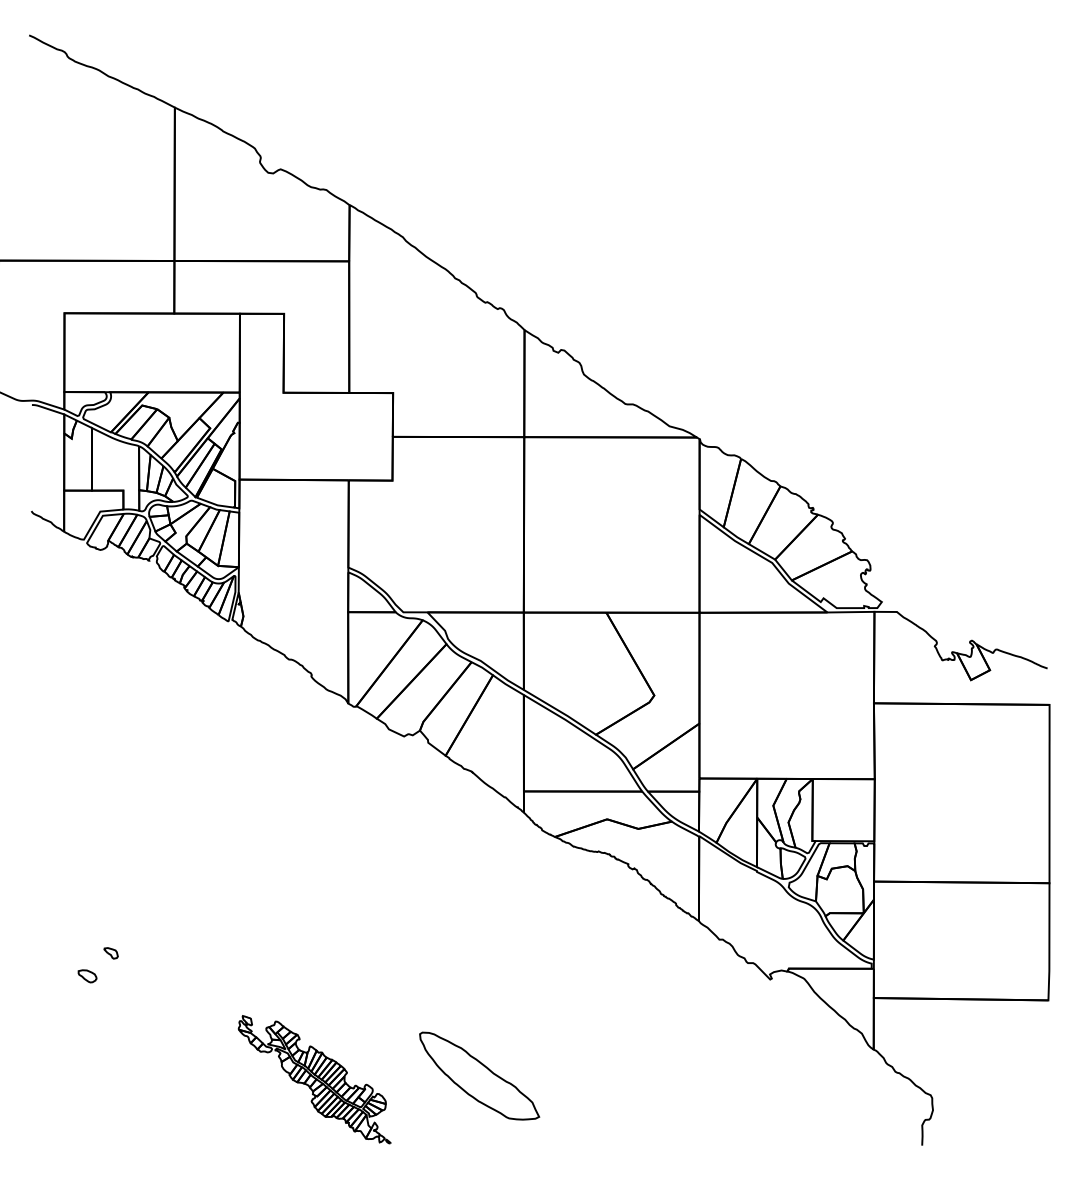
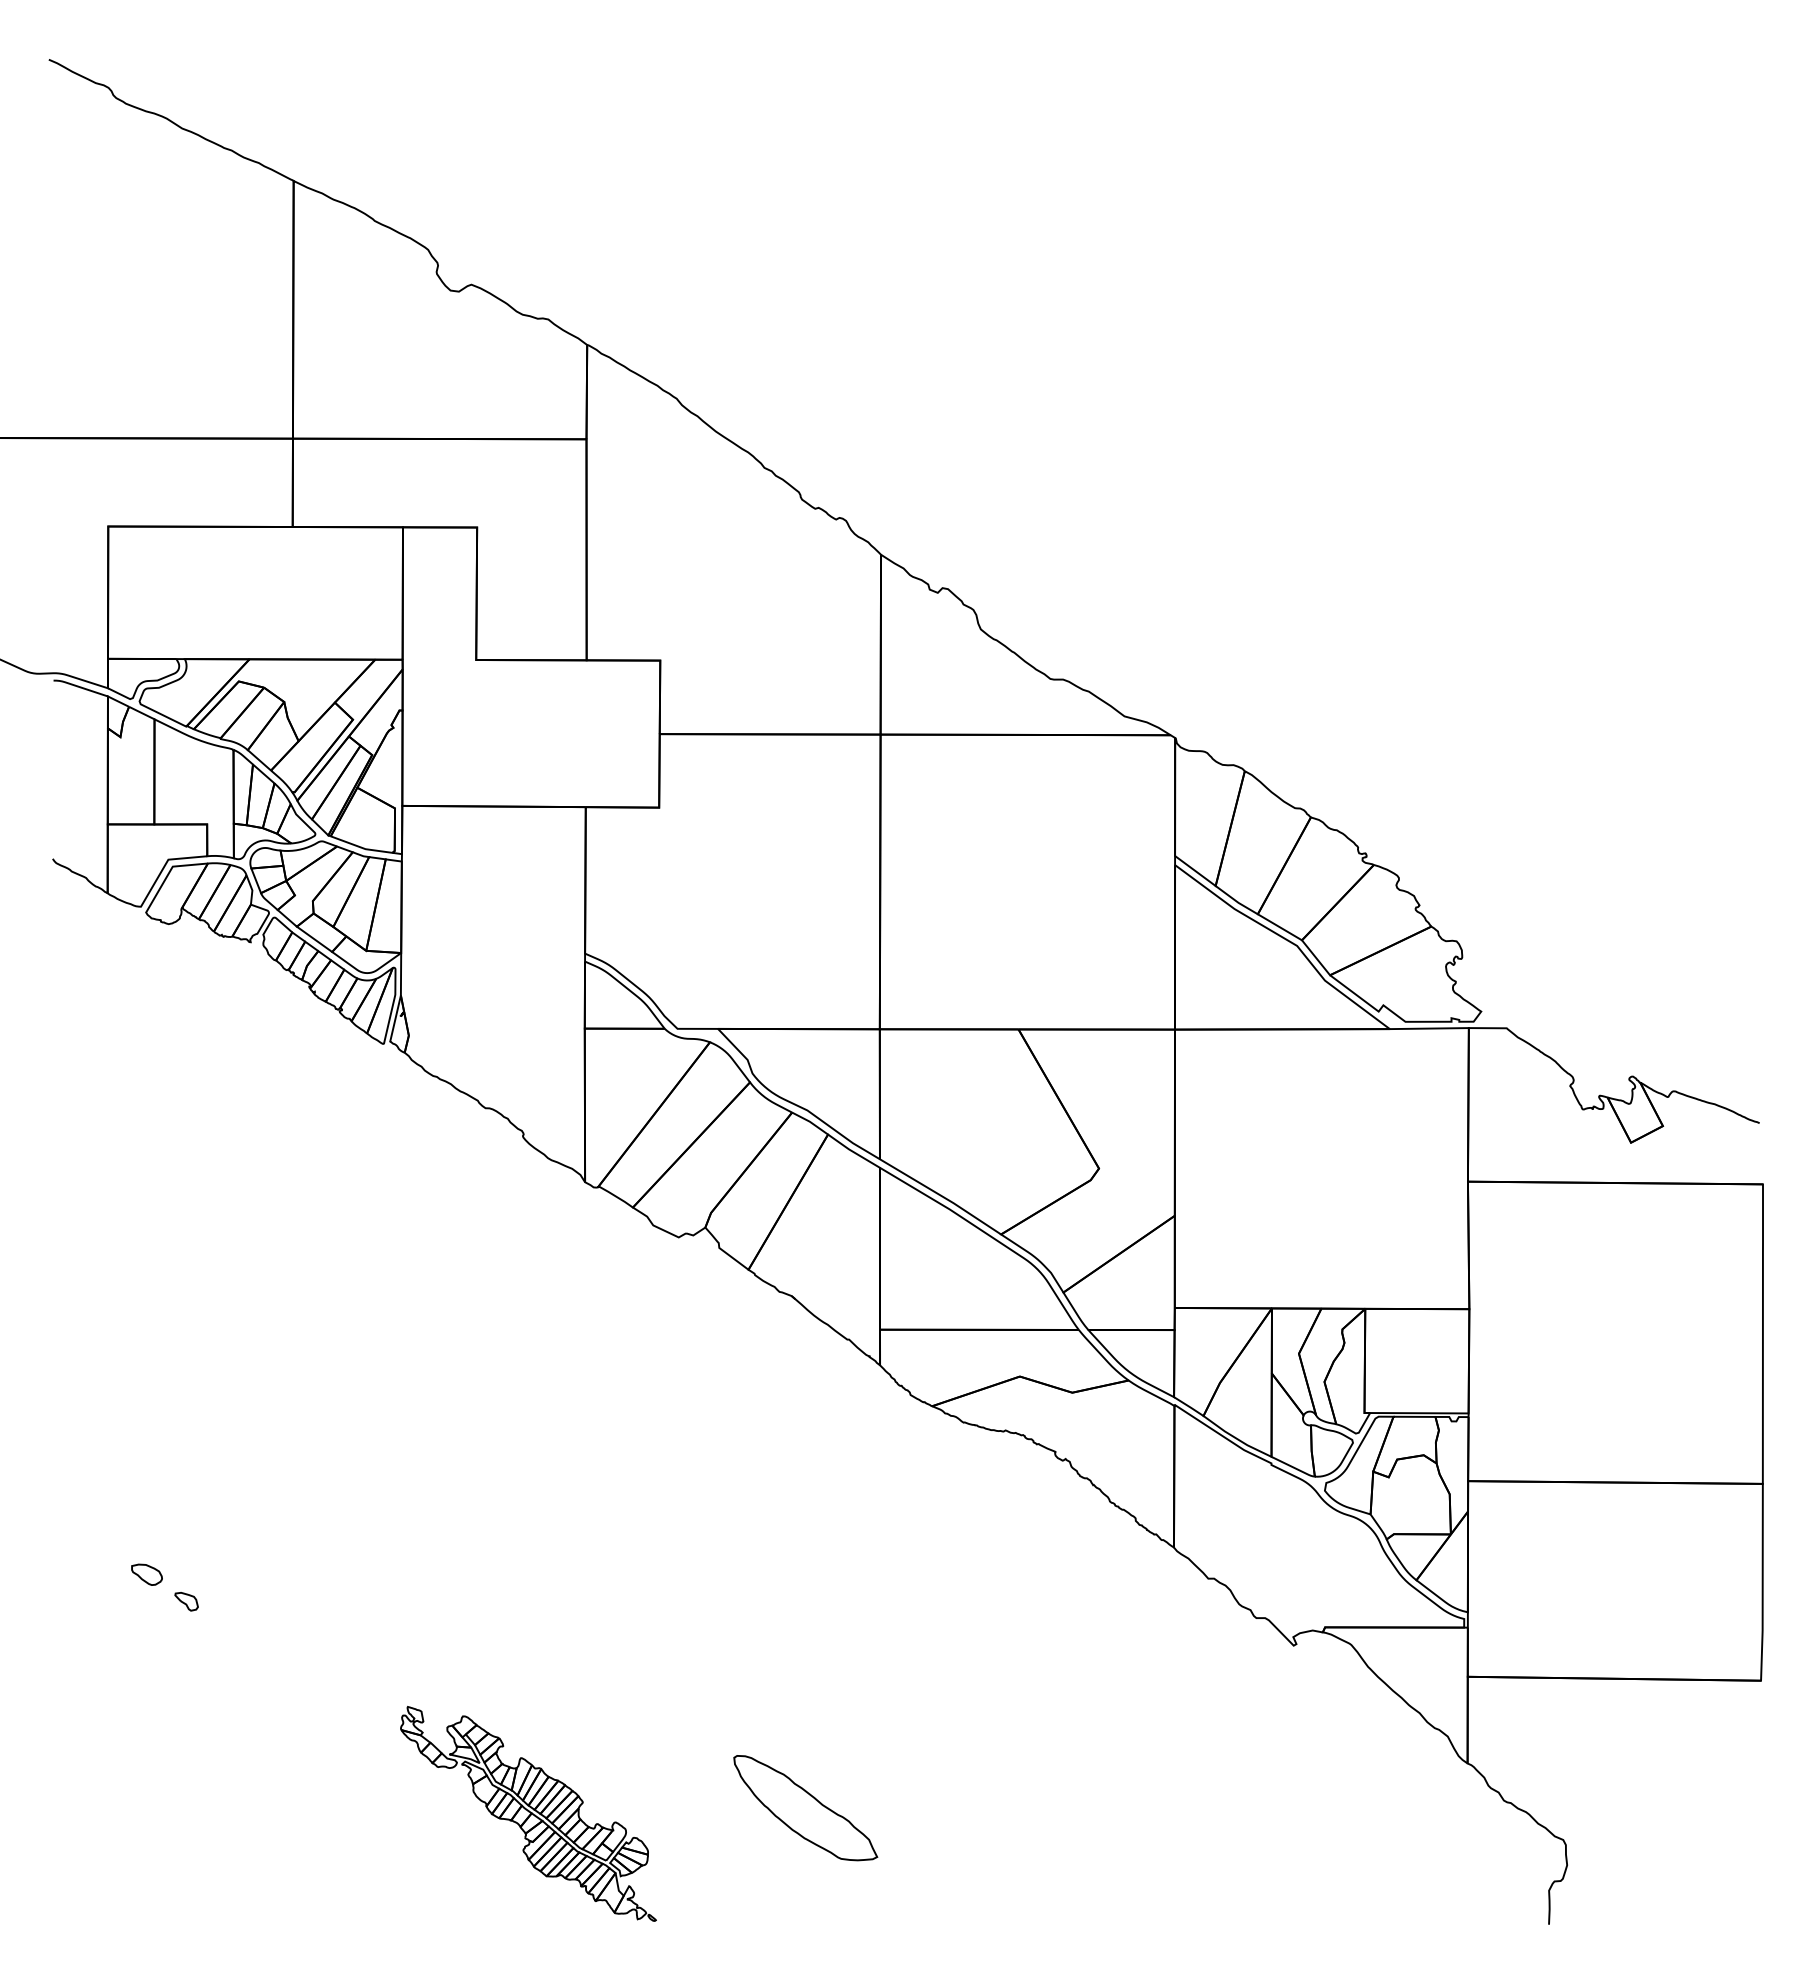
part: (87, 976) -> (146, 1575), moved
part: (479, 1076) -> (805, 1808), size x0.71

